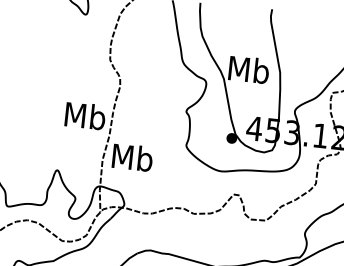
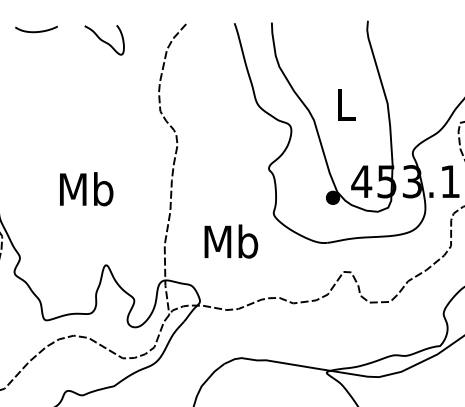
text: (248, 69) -> (345, 104), Mb -> L
text: (85, 116) -> (86, 189), moved
text: (132, 157) -> (231, 241), moved

